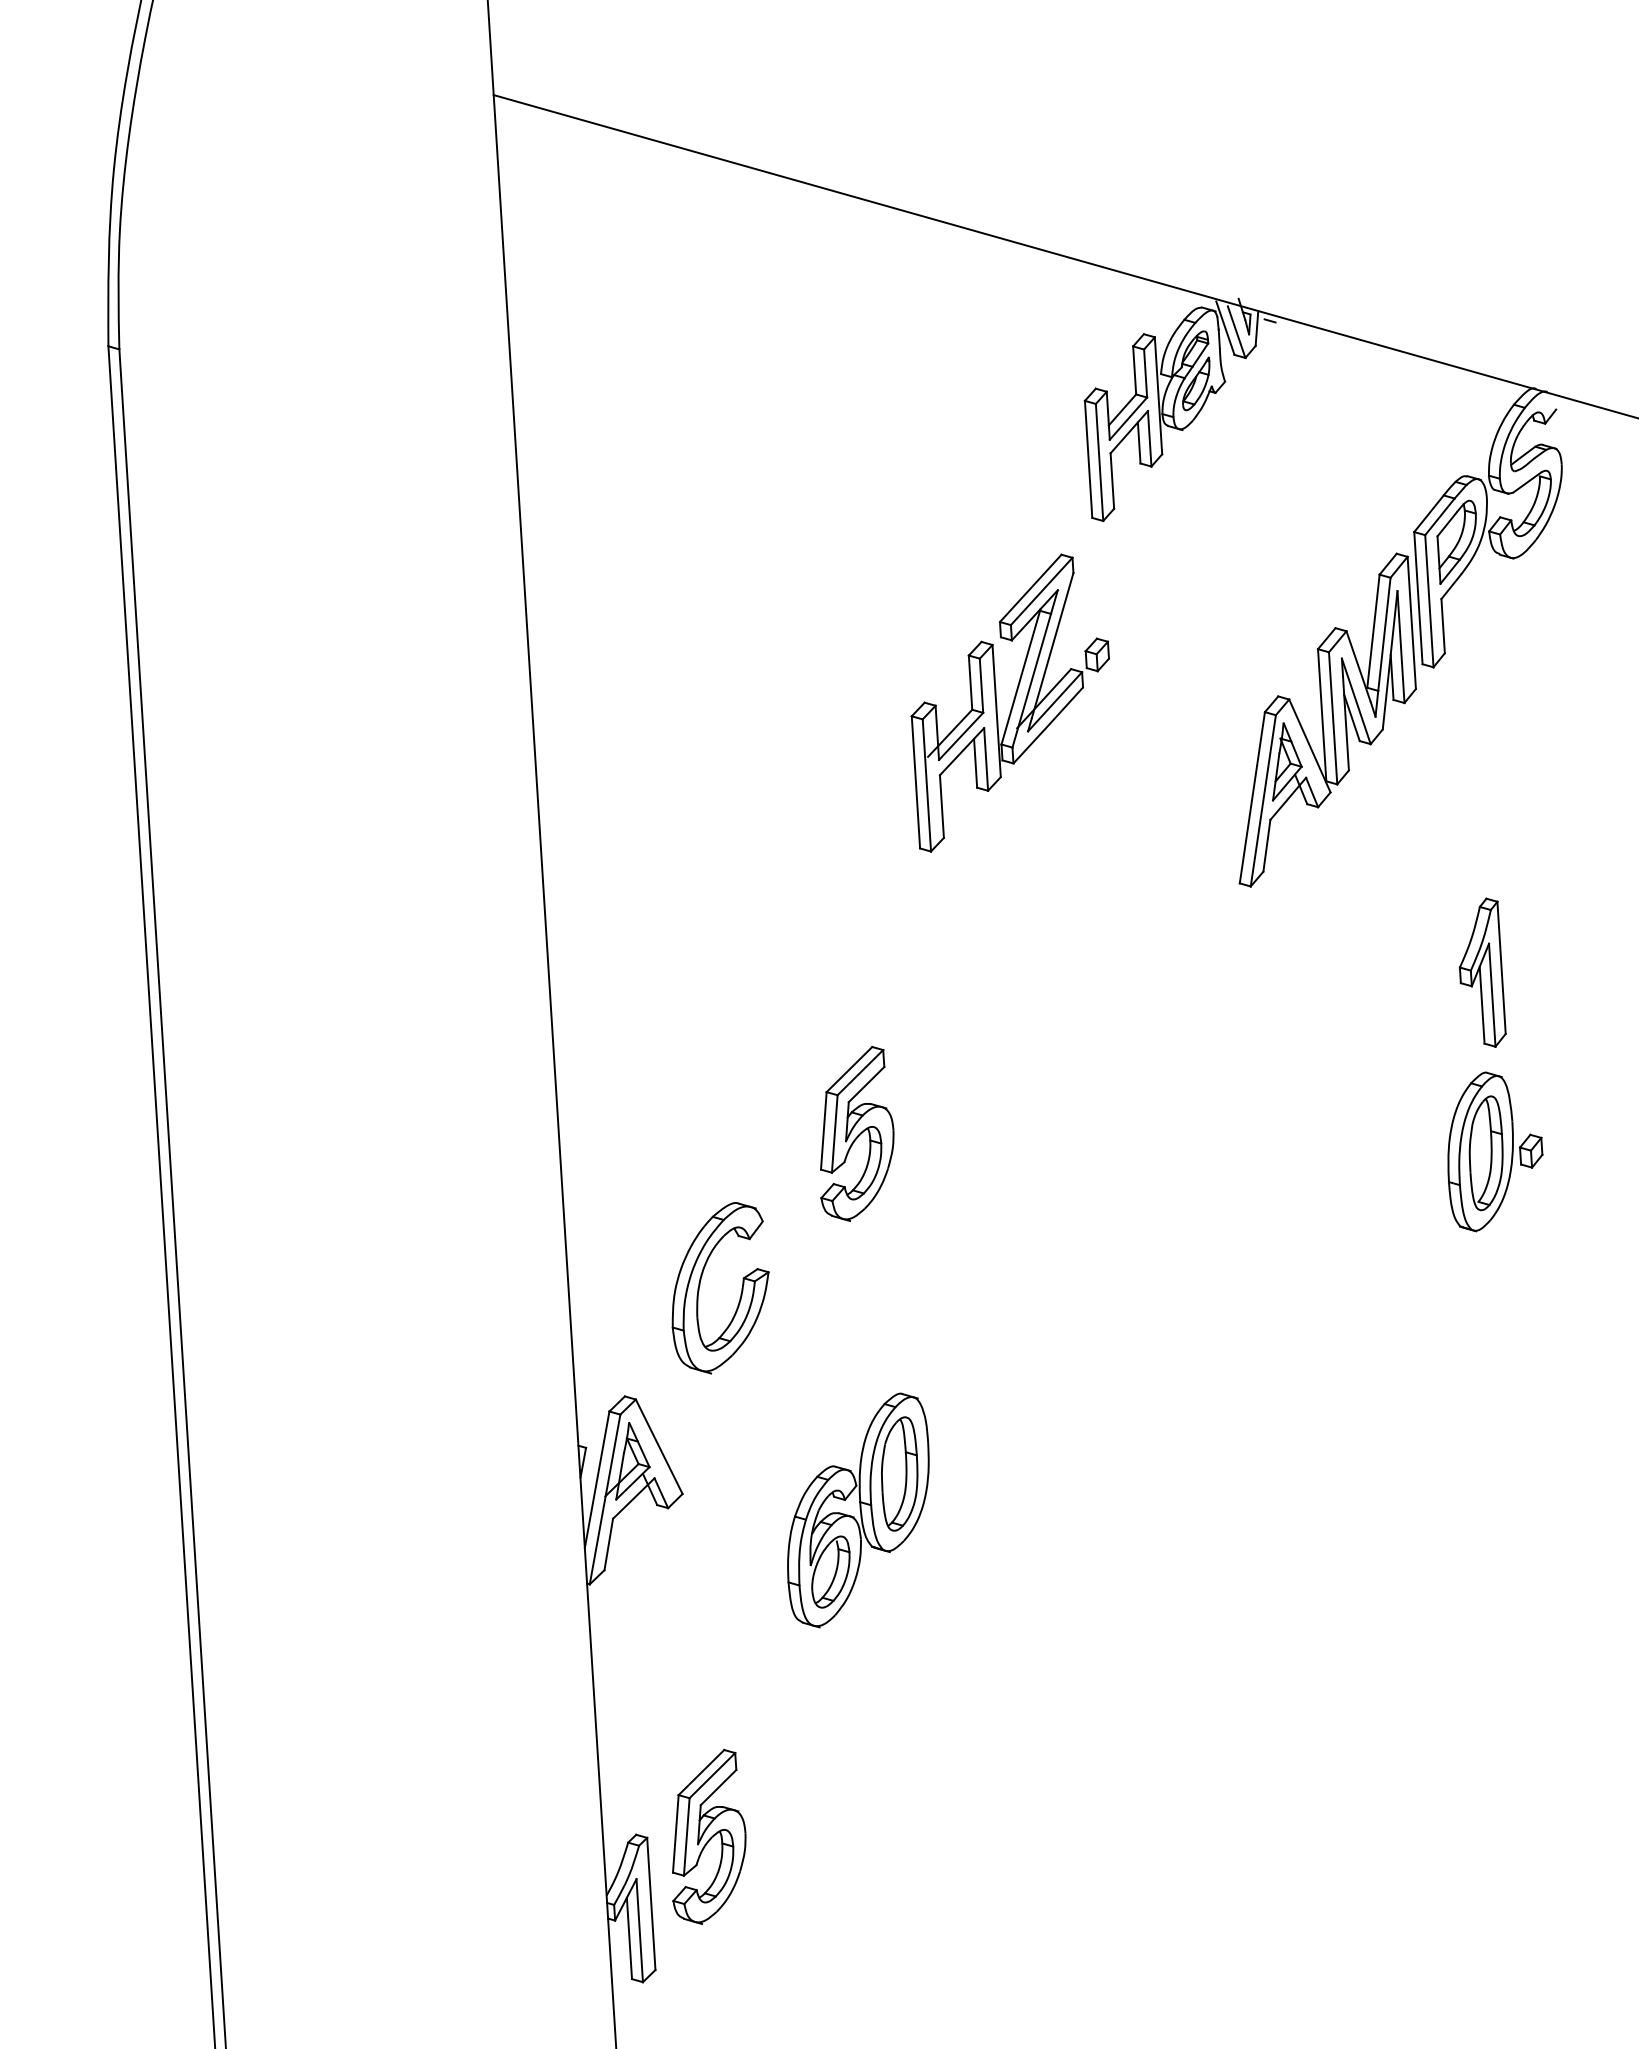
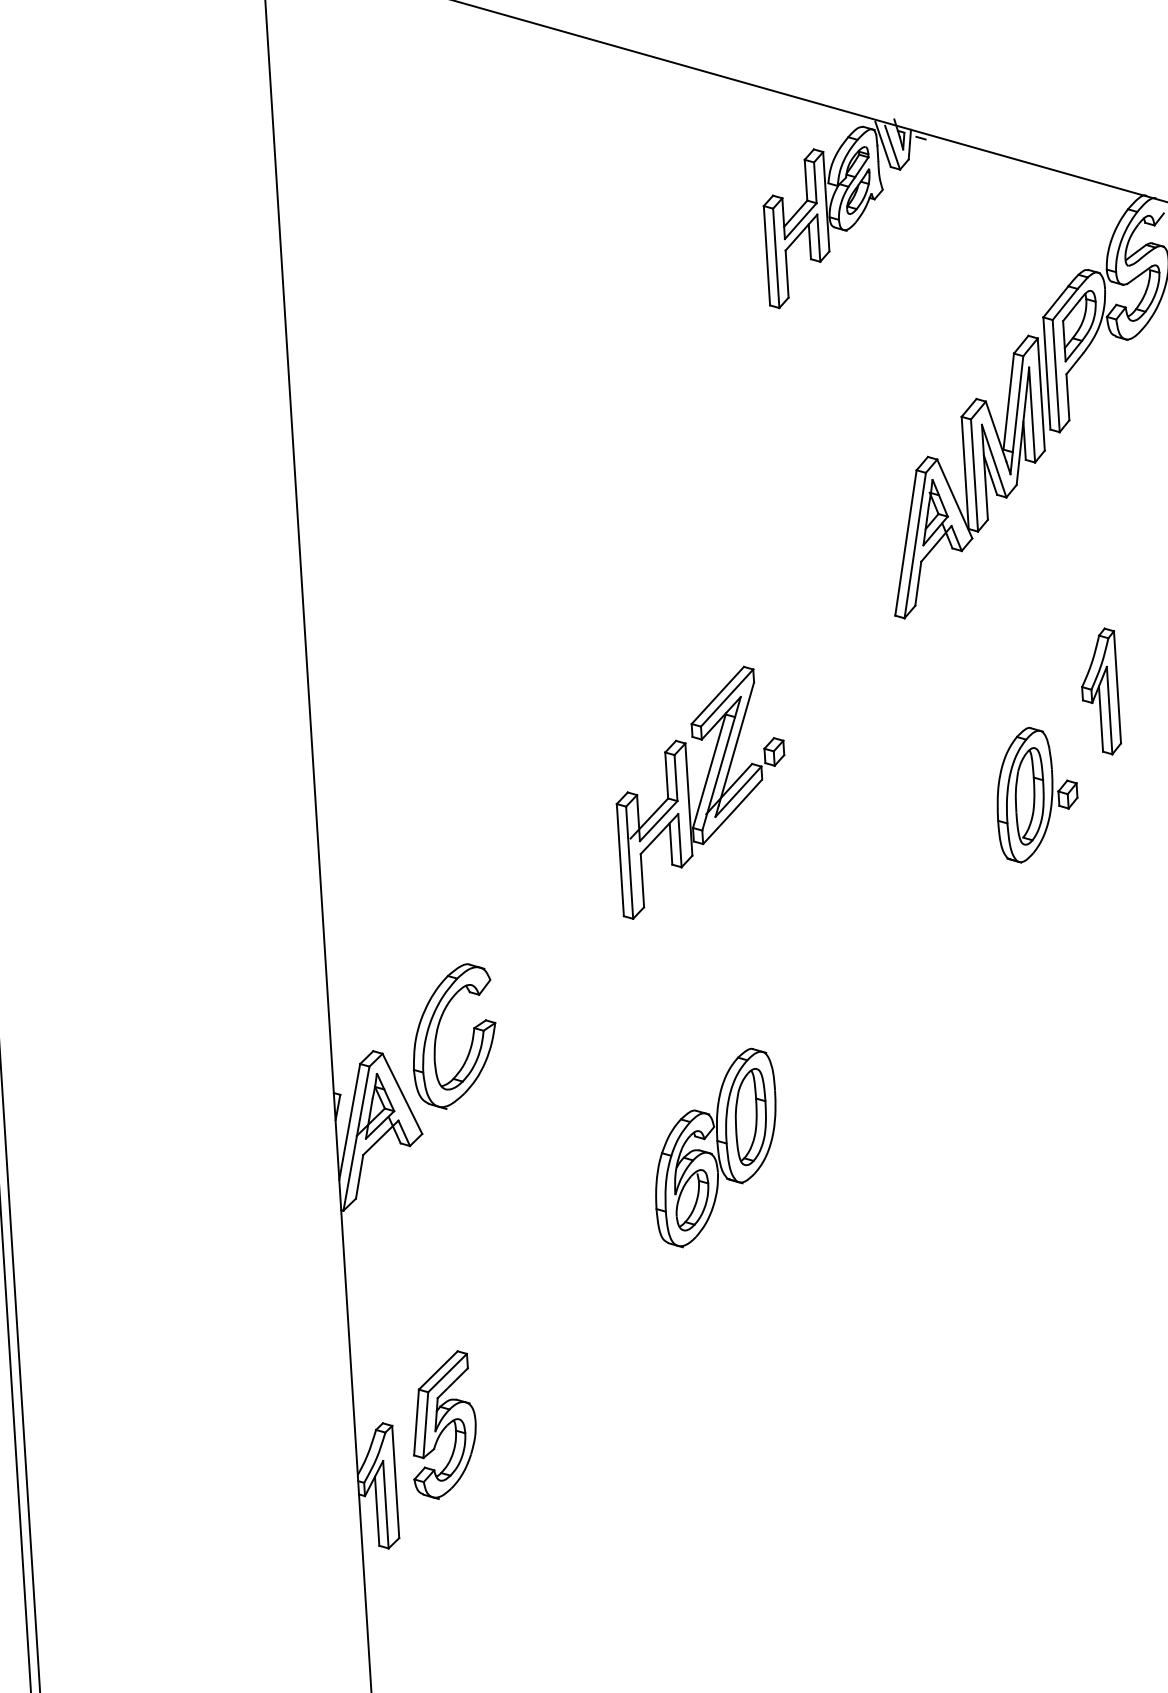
part: (1010, 702) -> (700, 792), moved
part: (857, 1133) -> (570, 827), removed
part: (1495, 1151) -> (1037, 794), moved
part: (700, 1285) -> (437, 1034), moved
part: (858, 1510) -> (715, 1148), moved

